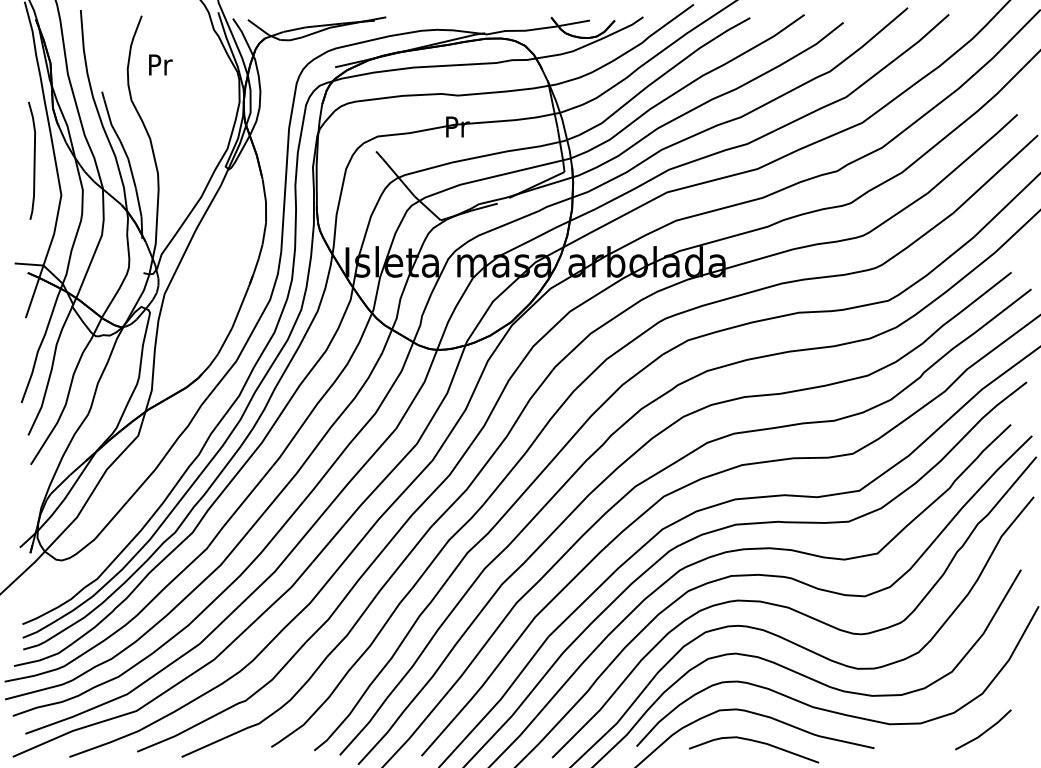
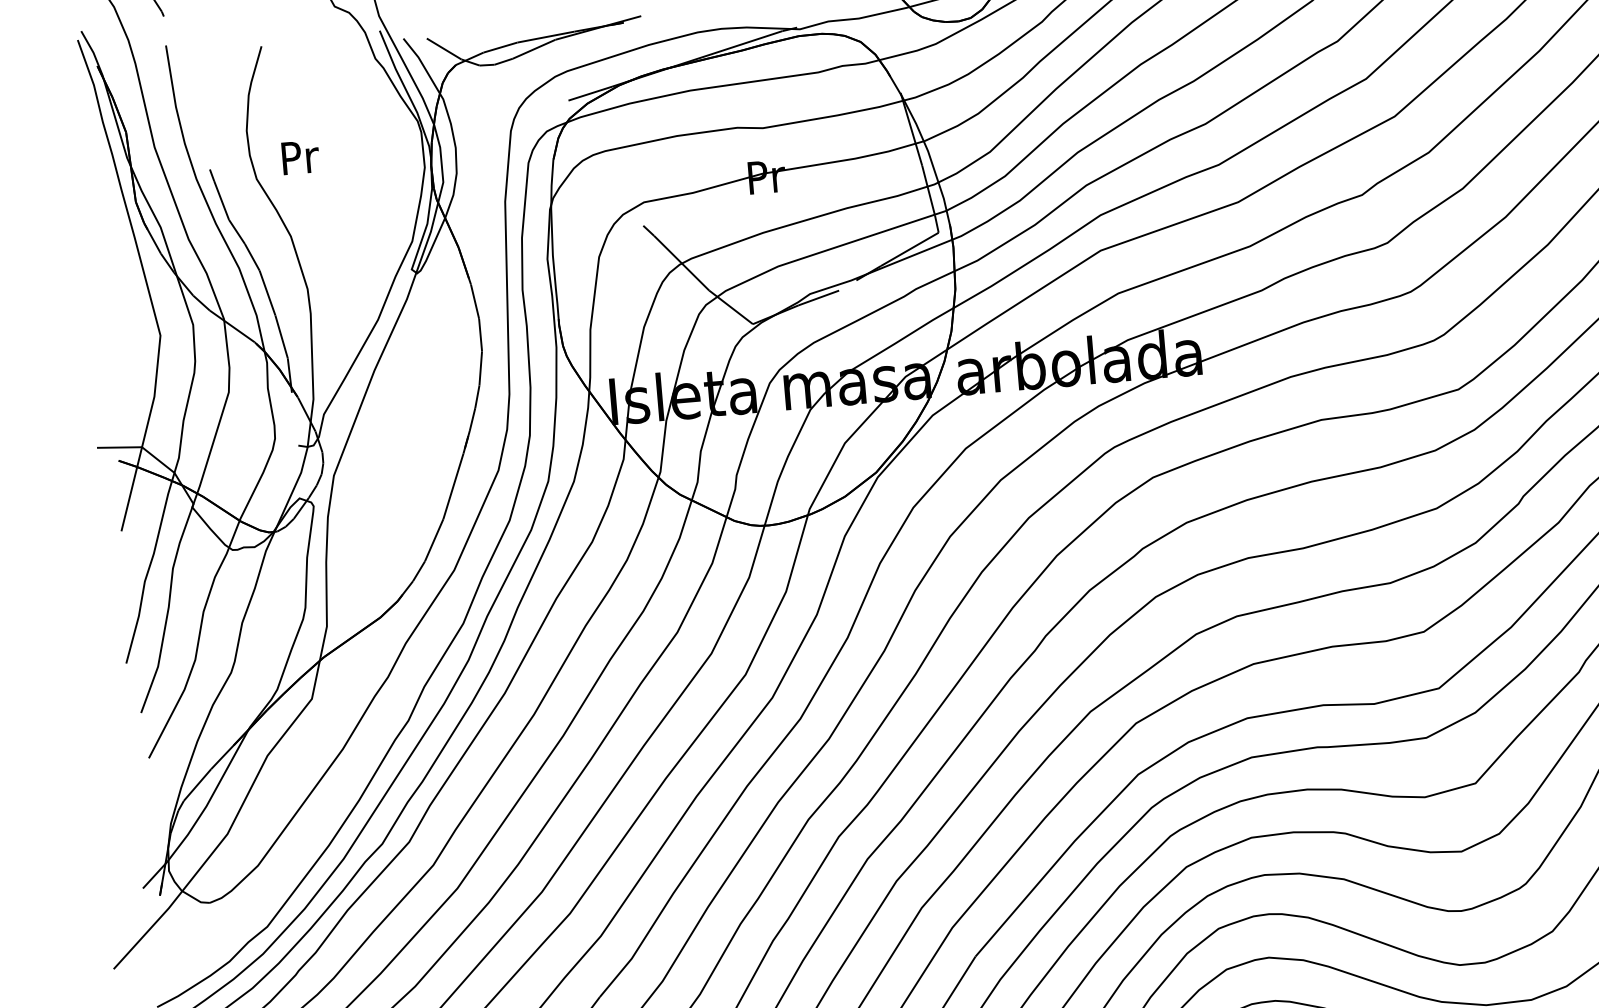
text: (160, 64) -> (300, 156), moved
curve: (33, 160) -> (112, 285), removed

